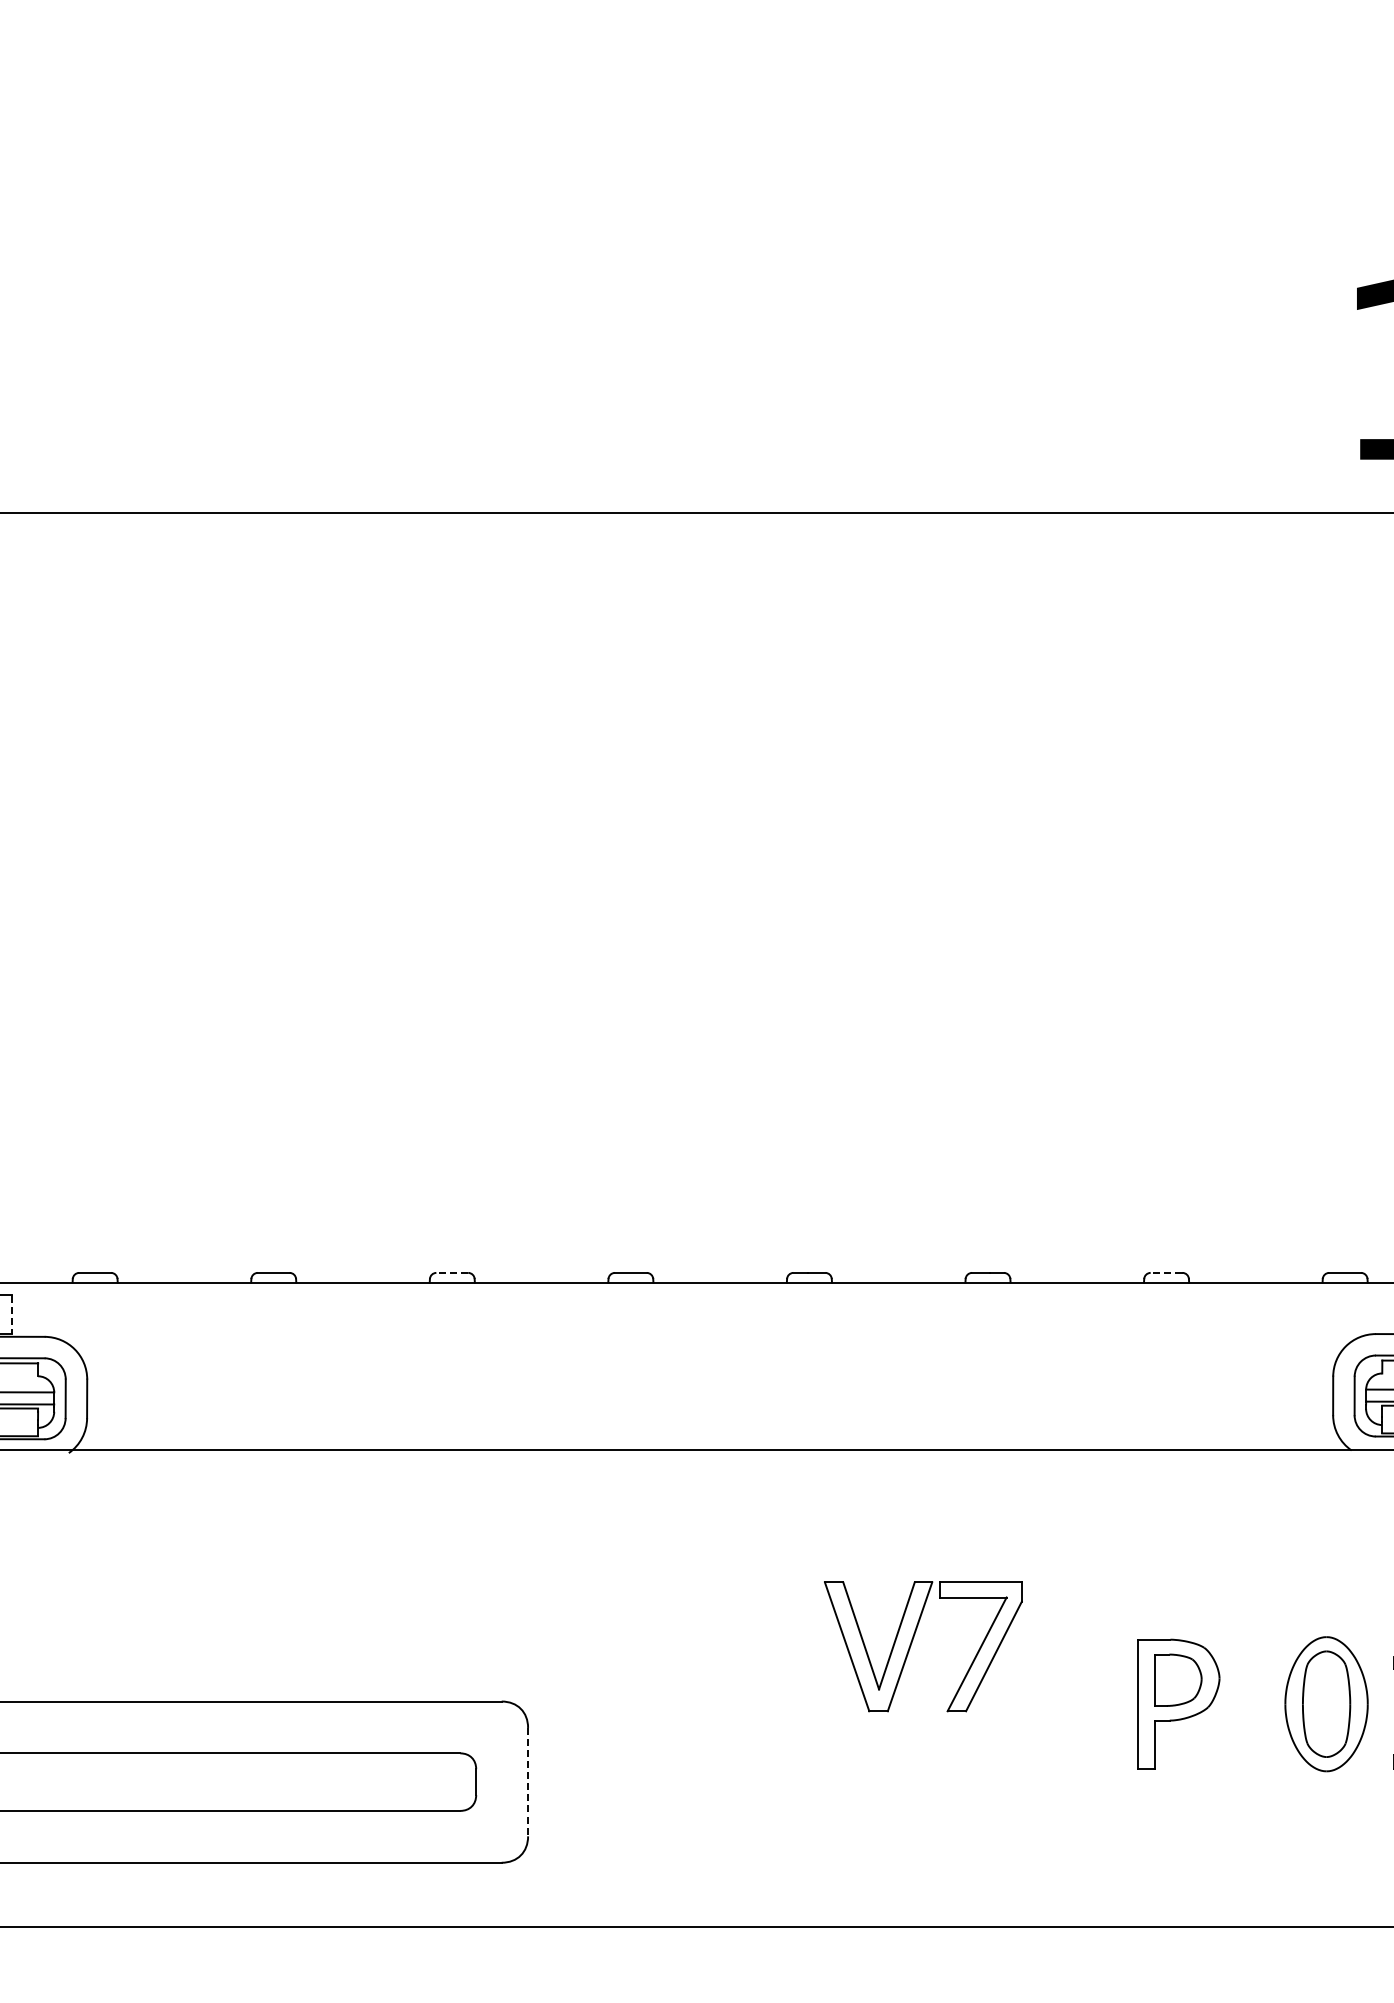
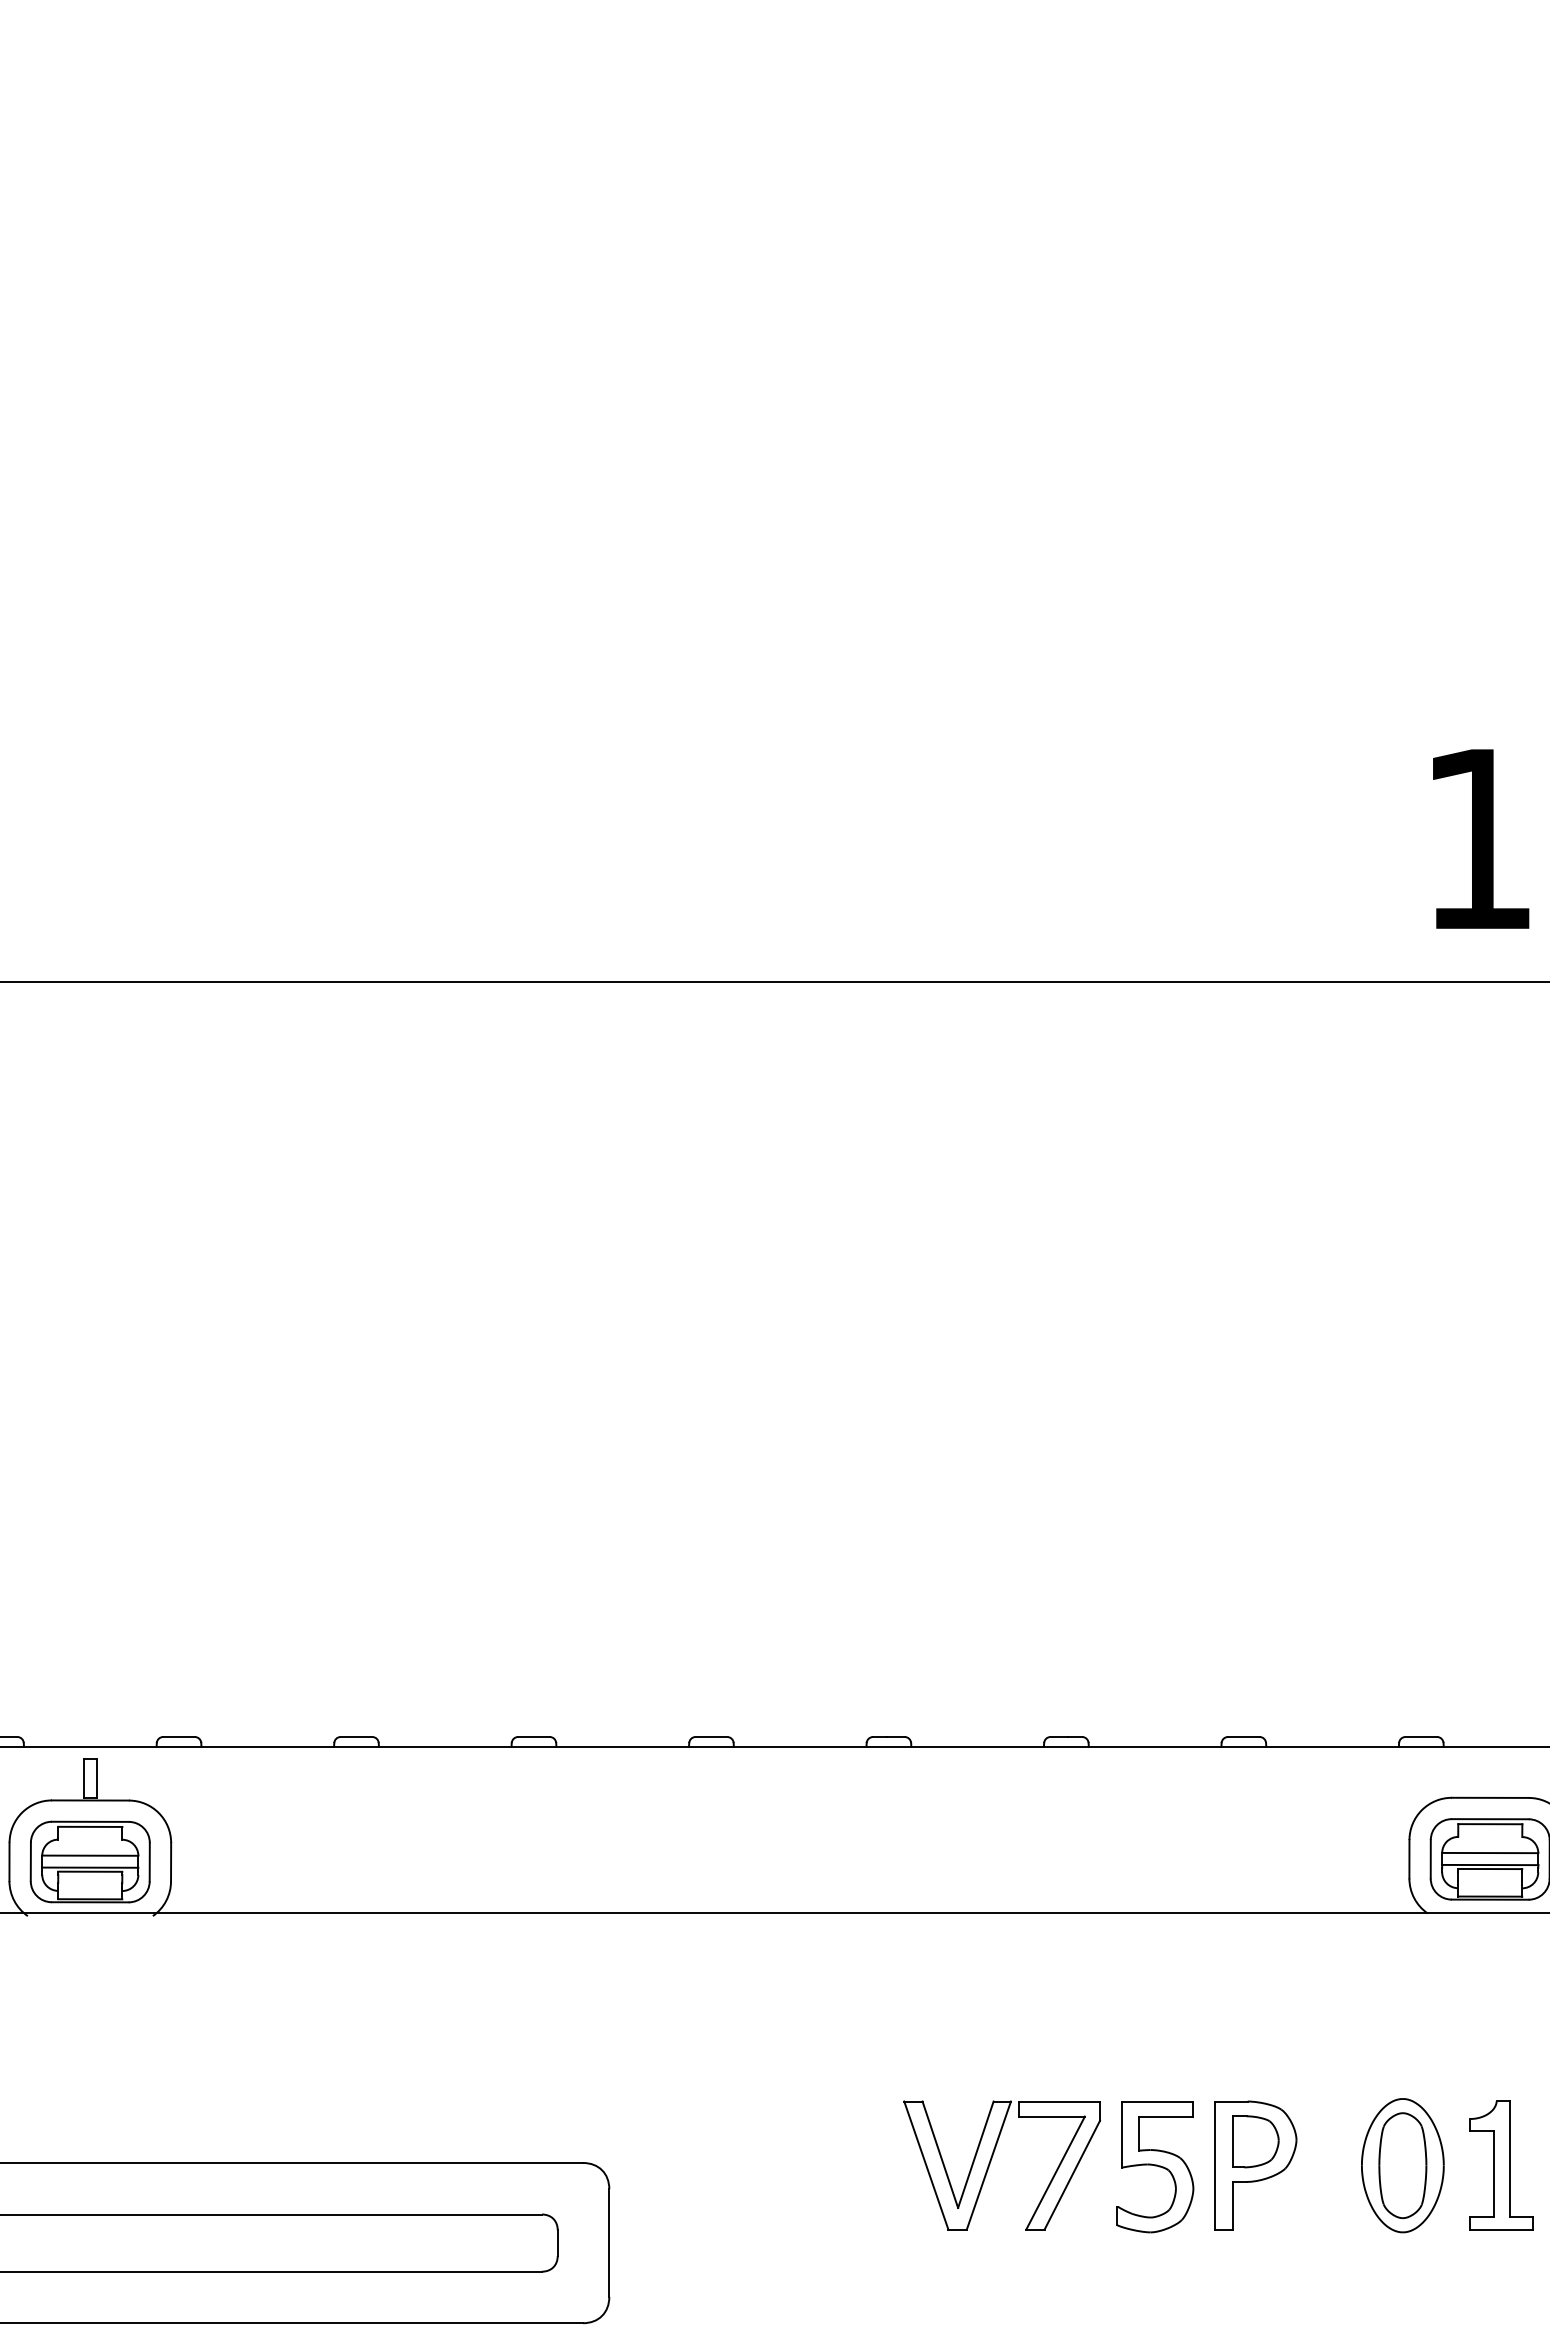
line: (451, 1273) -> (533, 1737), dashed -> solid
line: (1166, 1273) -> (1243, 1737), dashed -> solid
line: (12, 1315) -> (96, 1779), dashed -> solid
part: (912, 1642) -> (991, 2161), moved
part: (1077, 1706) -> (1155, 2167), added
line: (528, 1782) -> (609, 2243), dashed -> solid

